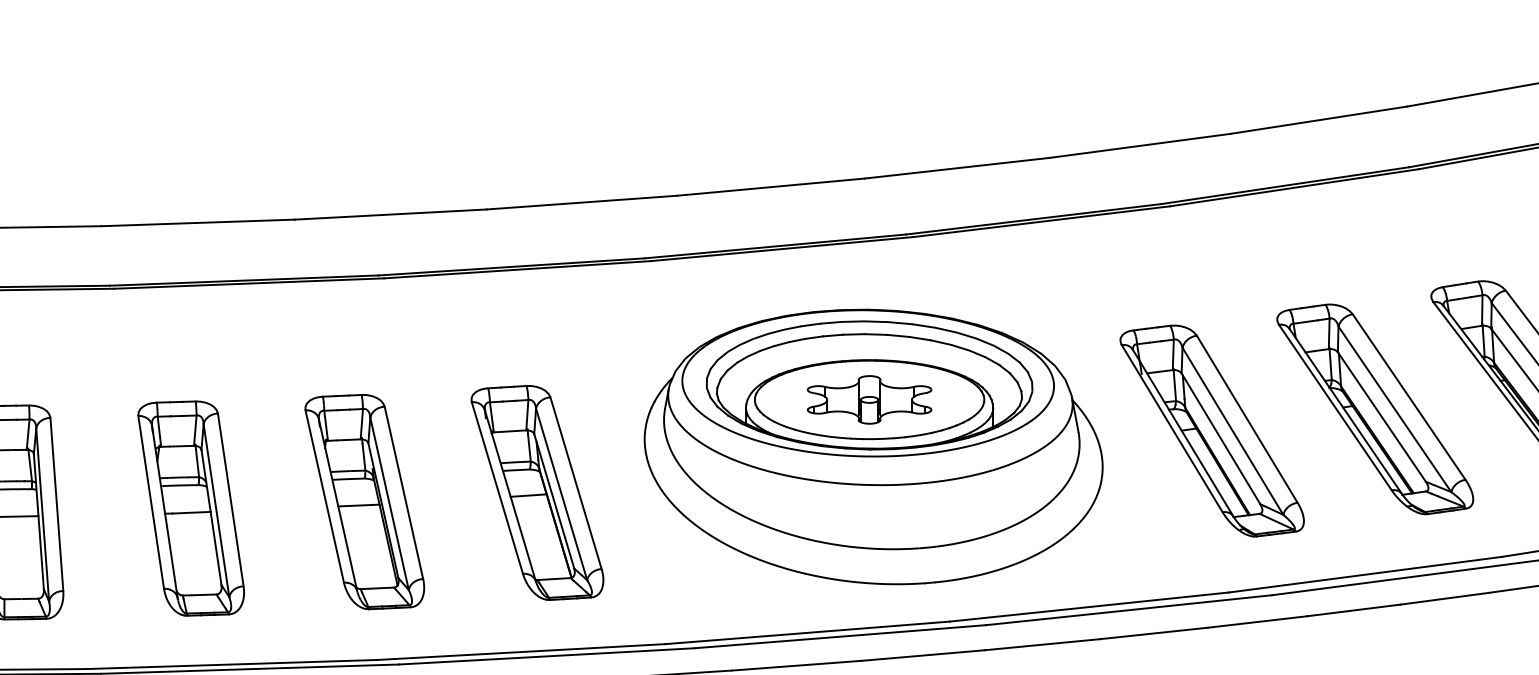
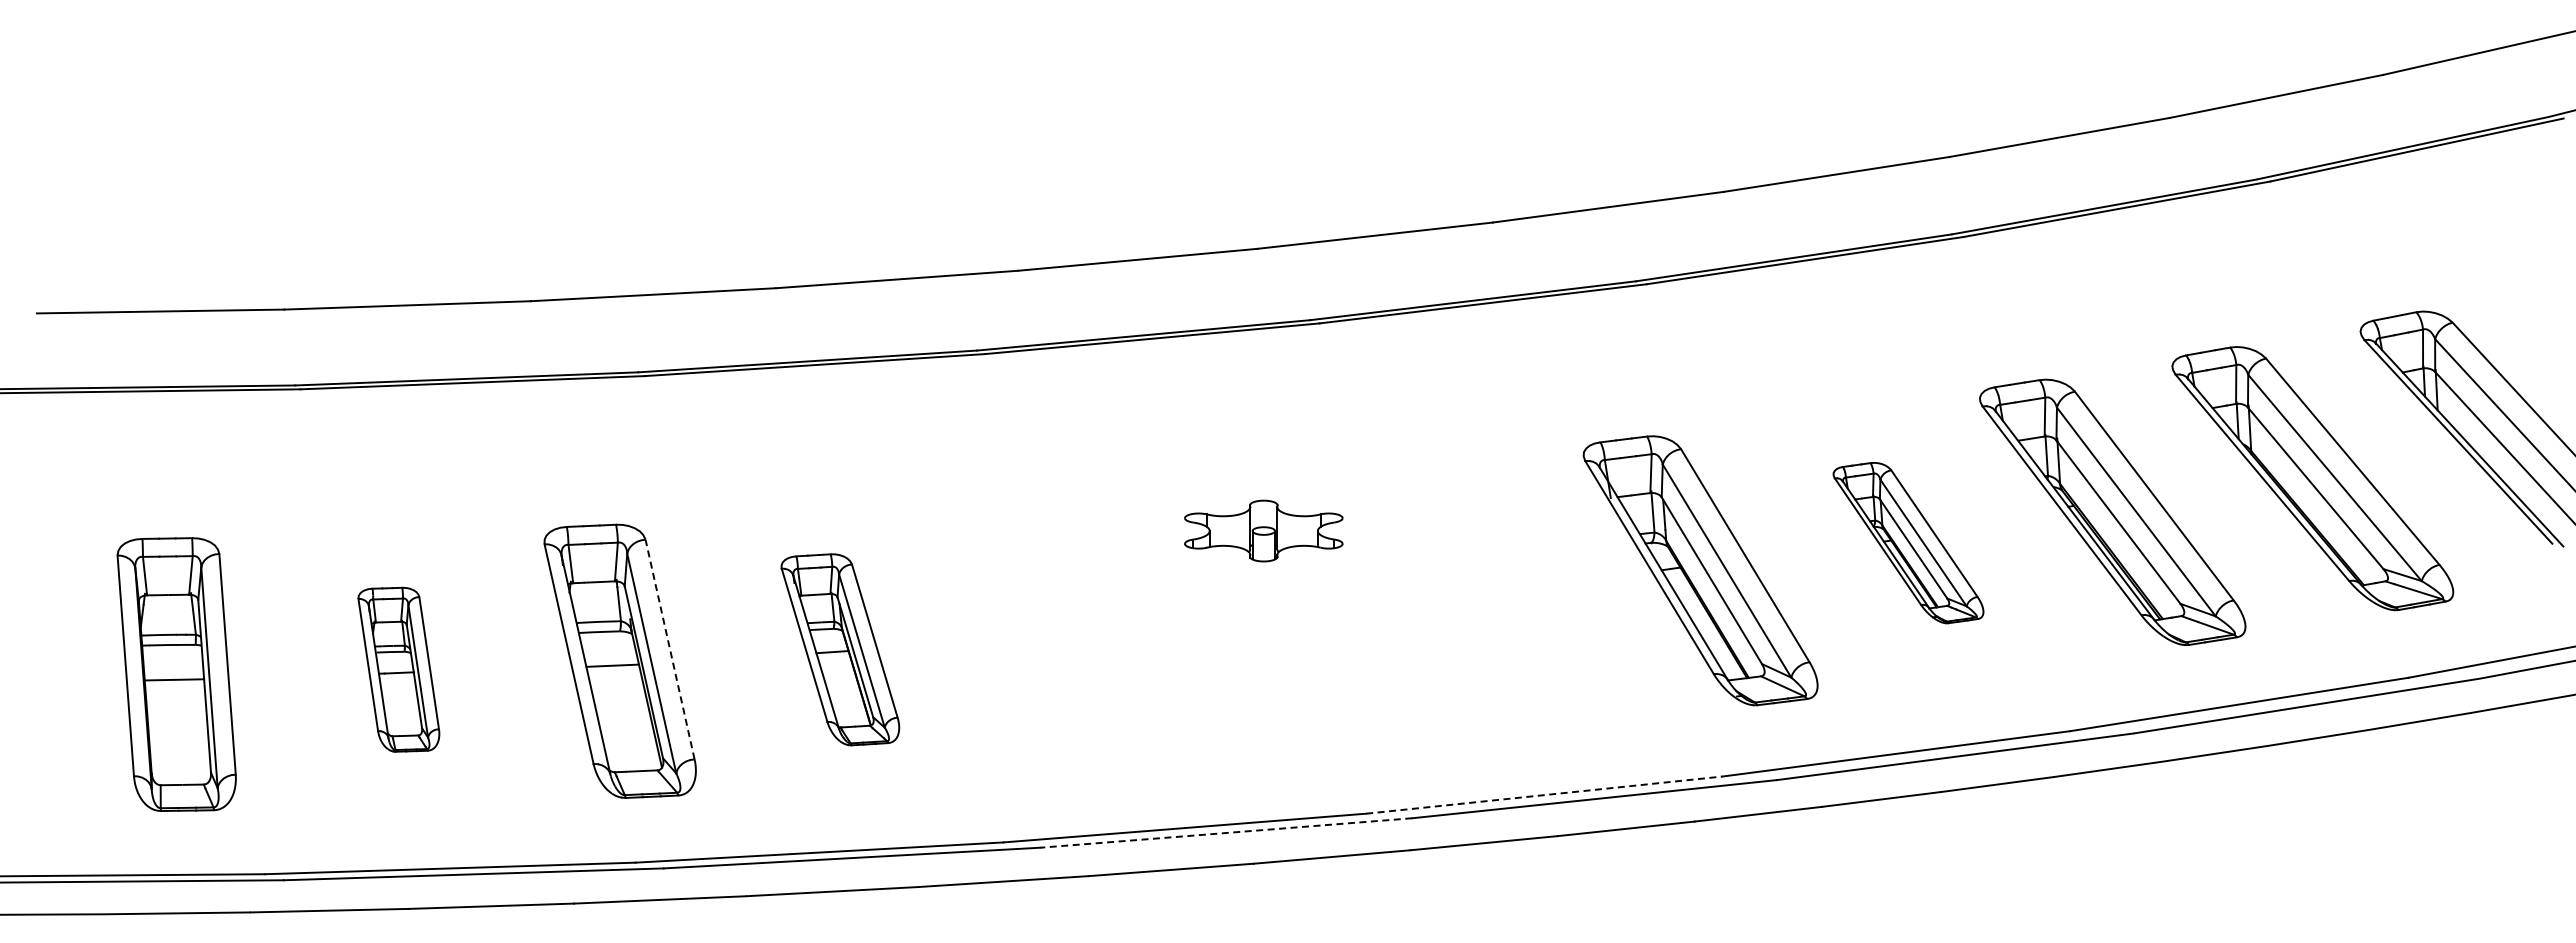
part: (1375, 408) -> (1908, 542), size x0.6
part: (873, 446) -> (1268, 590), removed
line: (404, 492) -> (670, 649), solid -> dashed
part: (537, 492) -> (840, 649), size x0.7
part: (190, 508) -> (398, 669), size x0.6
line: (1089, 607) -> (1544, 795), solid -> dashed
line: (839, 637) -> (1225, 833), solid -> dashed

